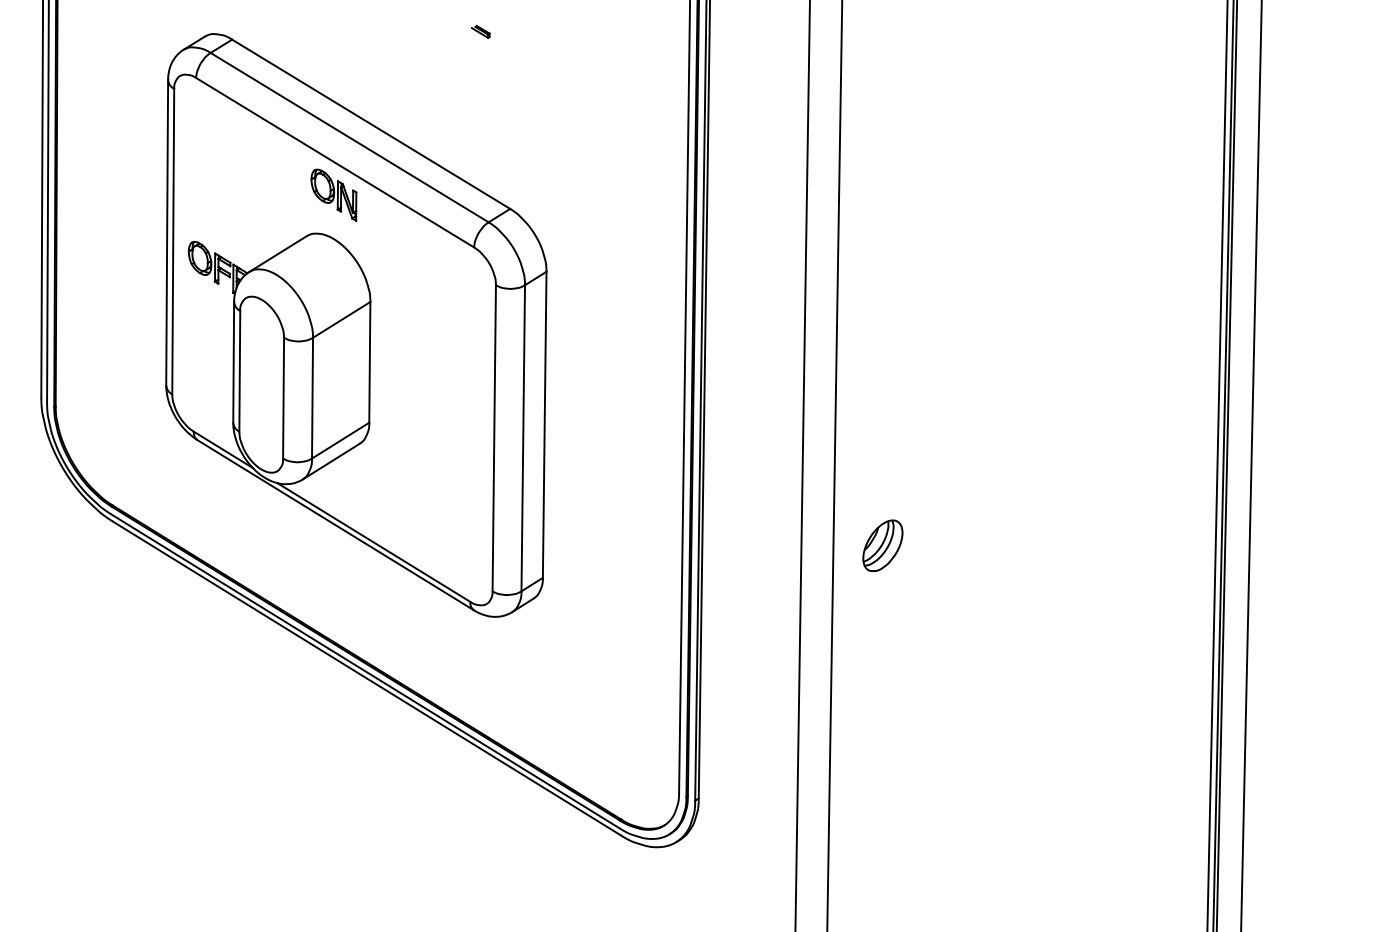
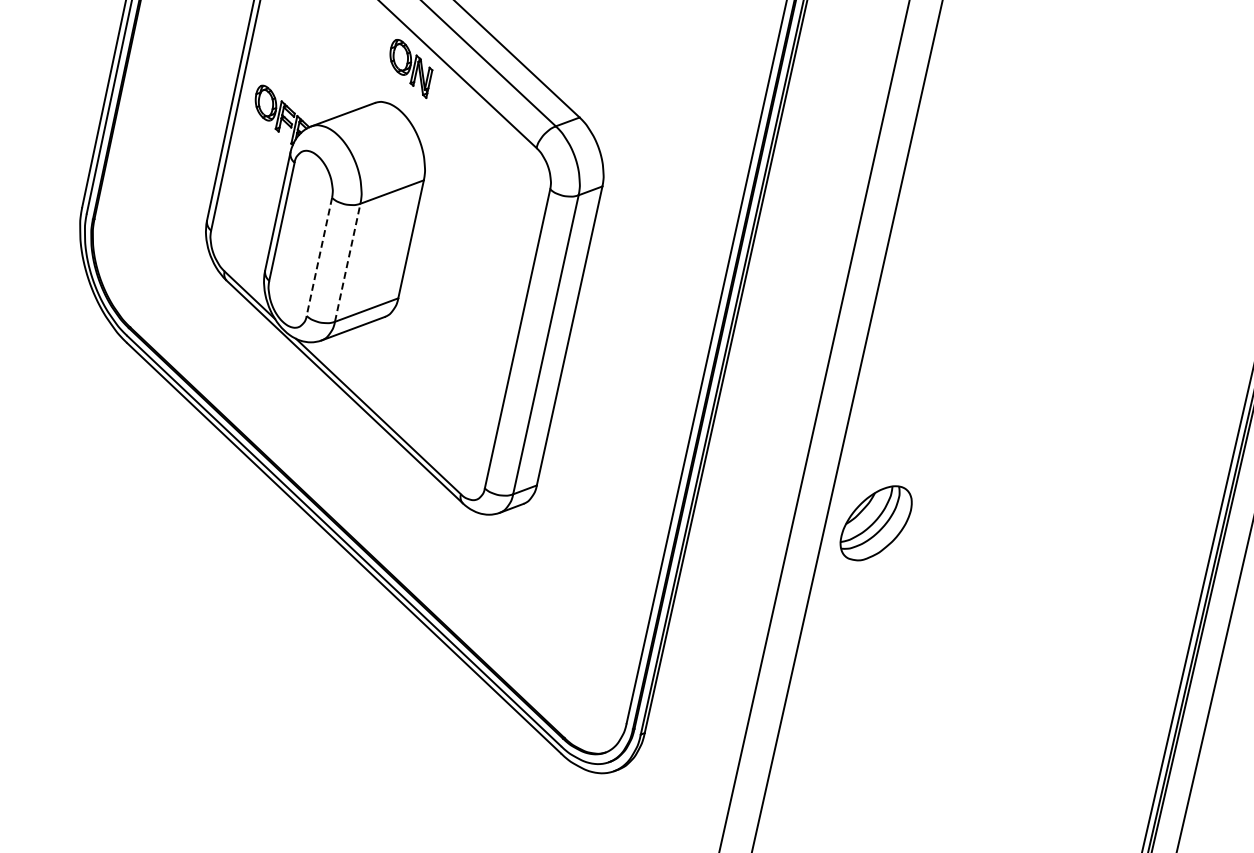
line: (312, 397) -> (347, 262), solid -> dashed
line: (283, 398) -> (319, 257), solid -> dashed
part: (882, 545) -> (875, 522), size x1.6

